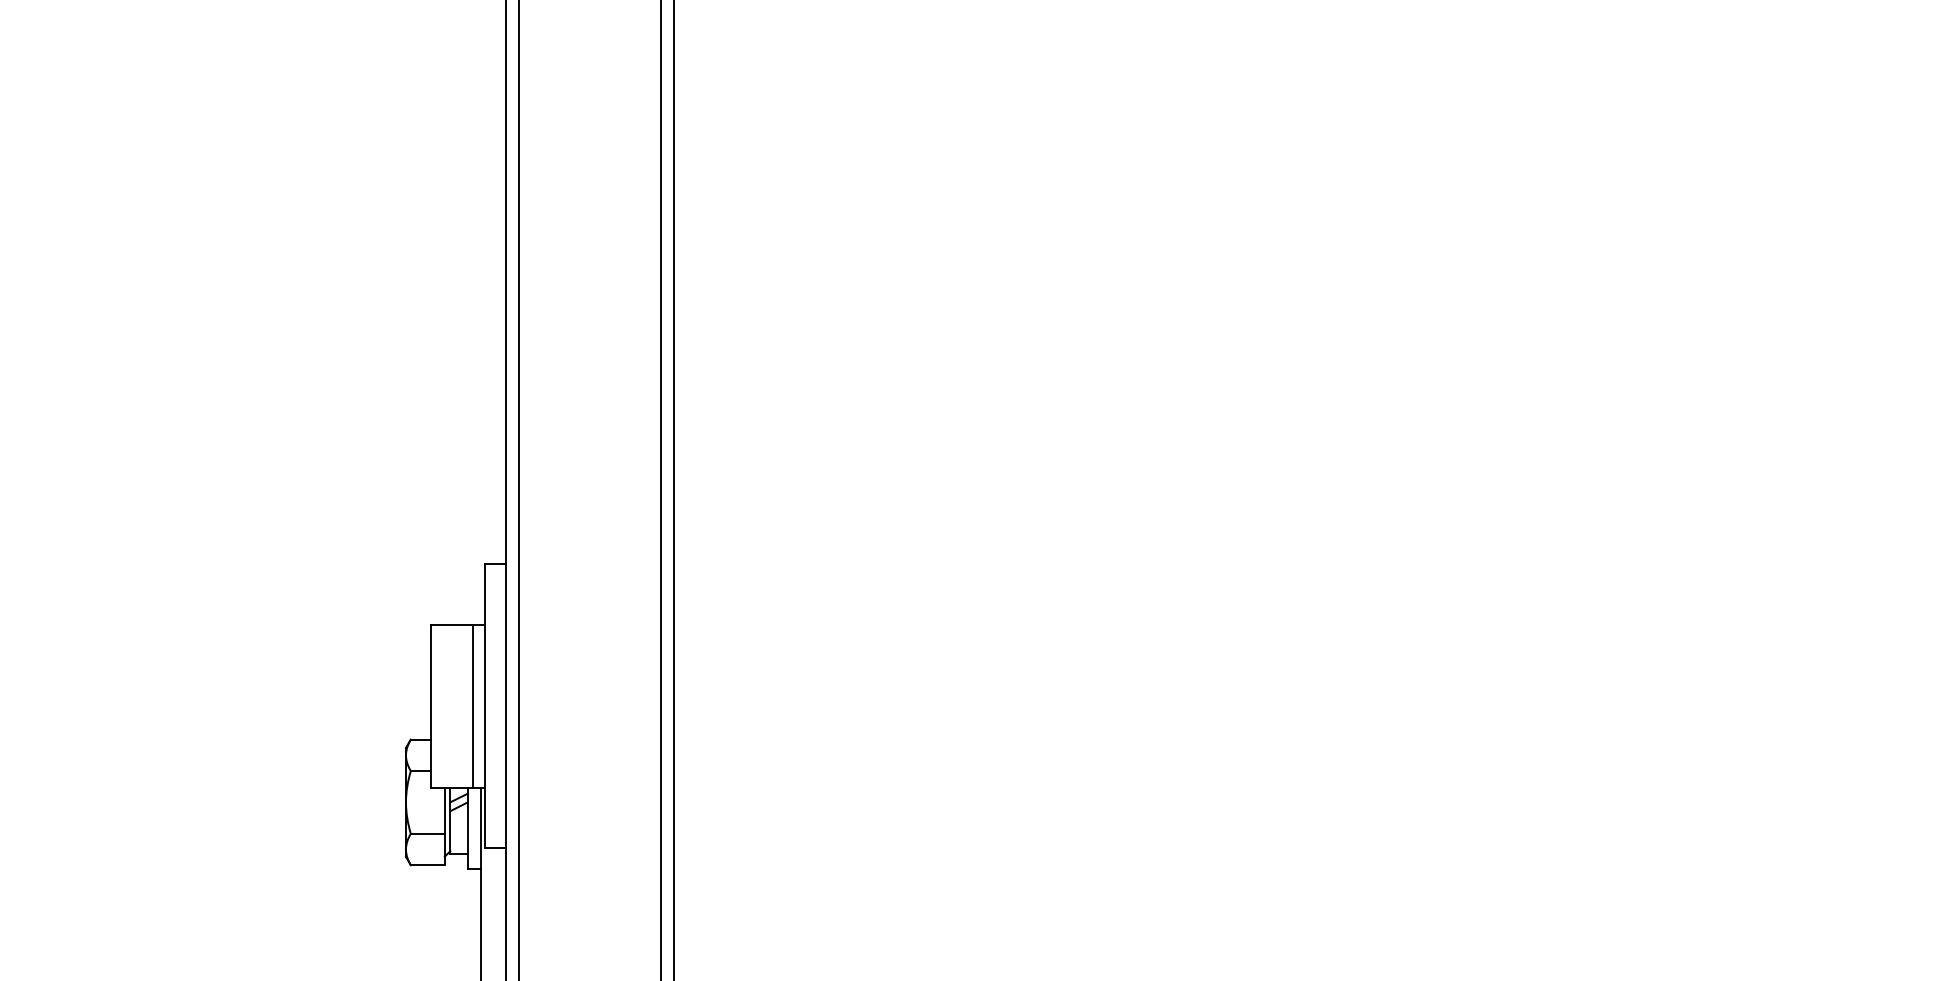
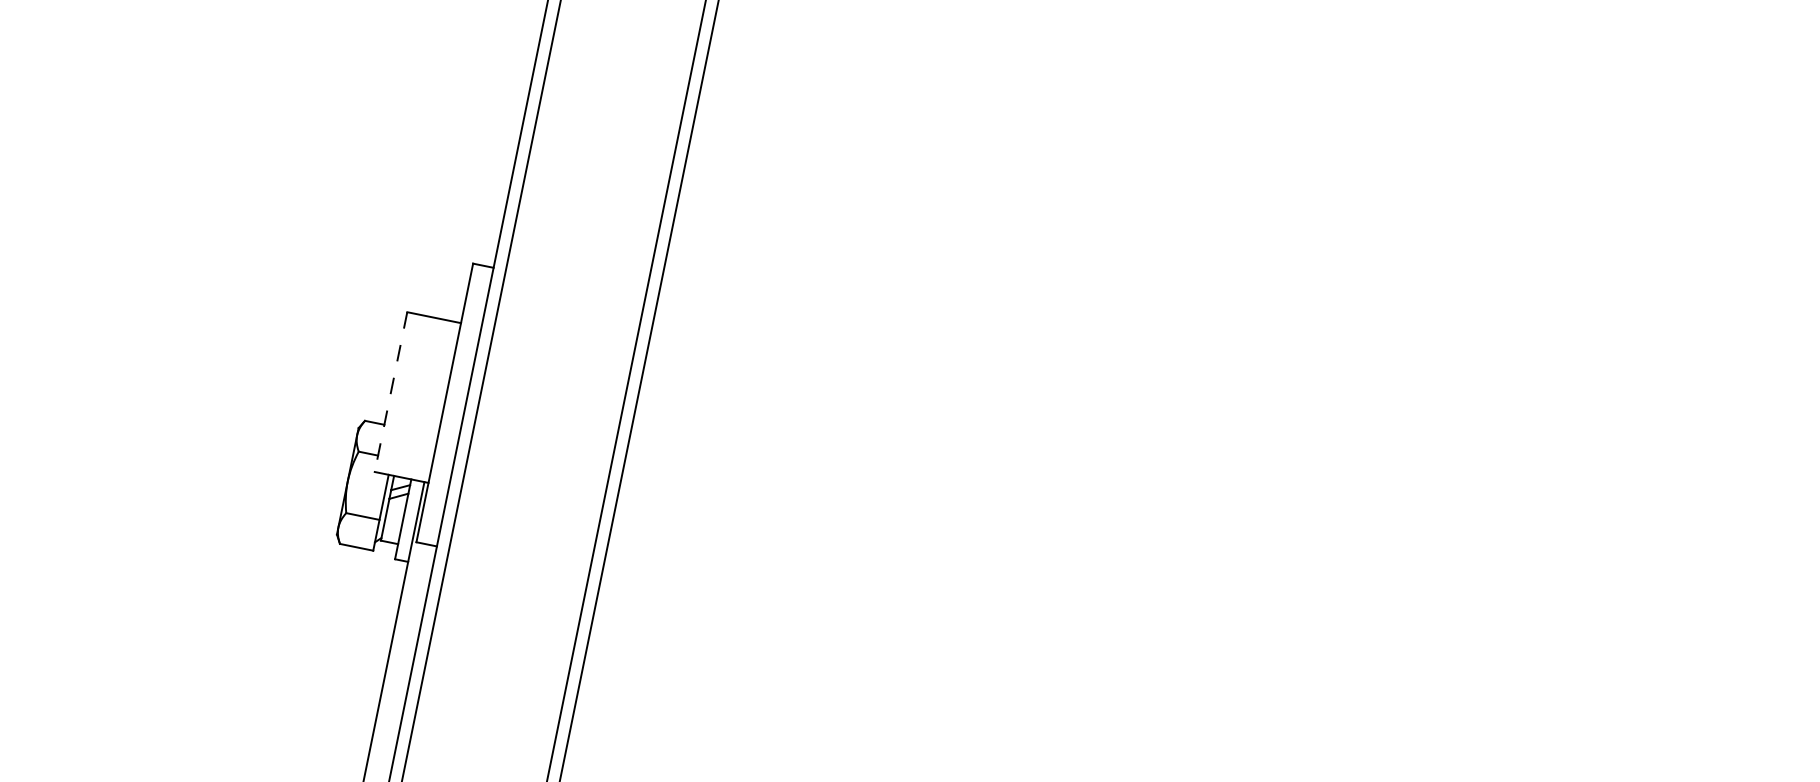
line: (472, 705) -> (432, 399), removed
line: (430, 706) -> (390, 392), solid -> dashed

